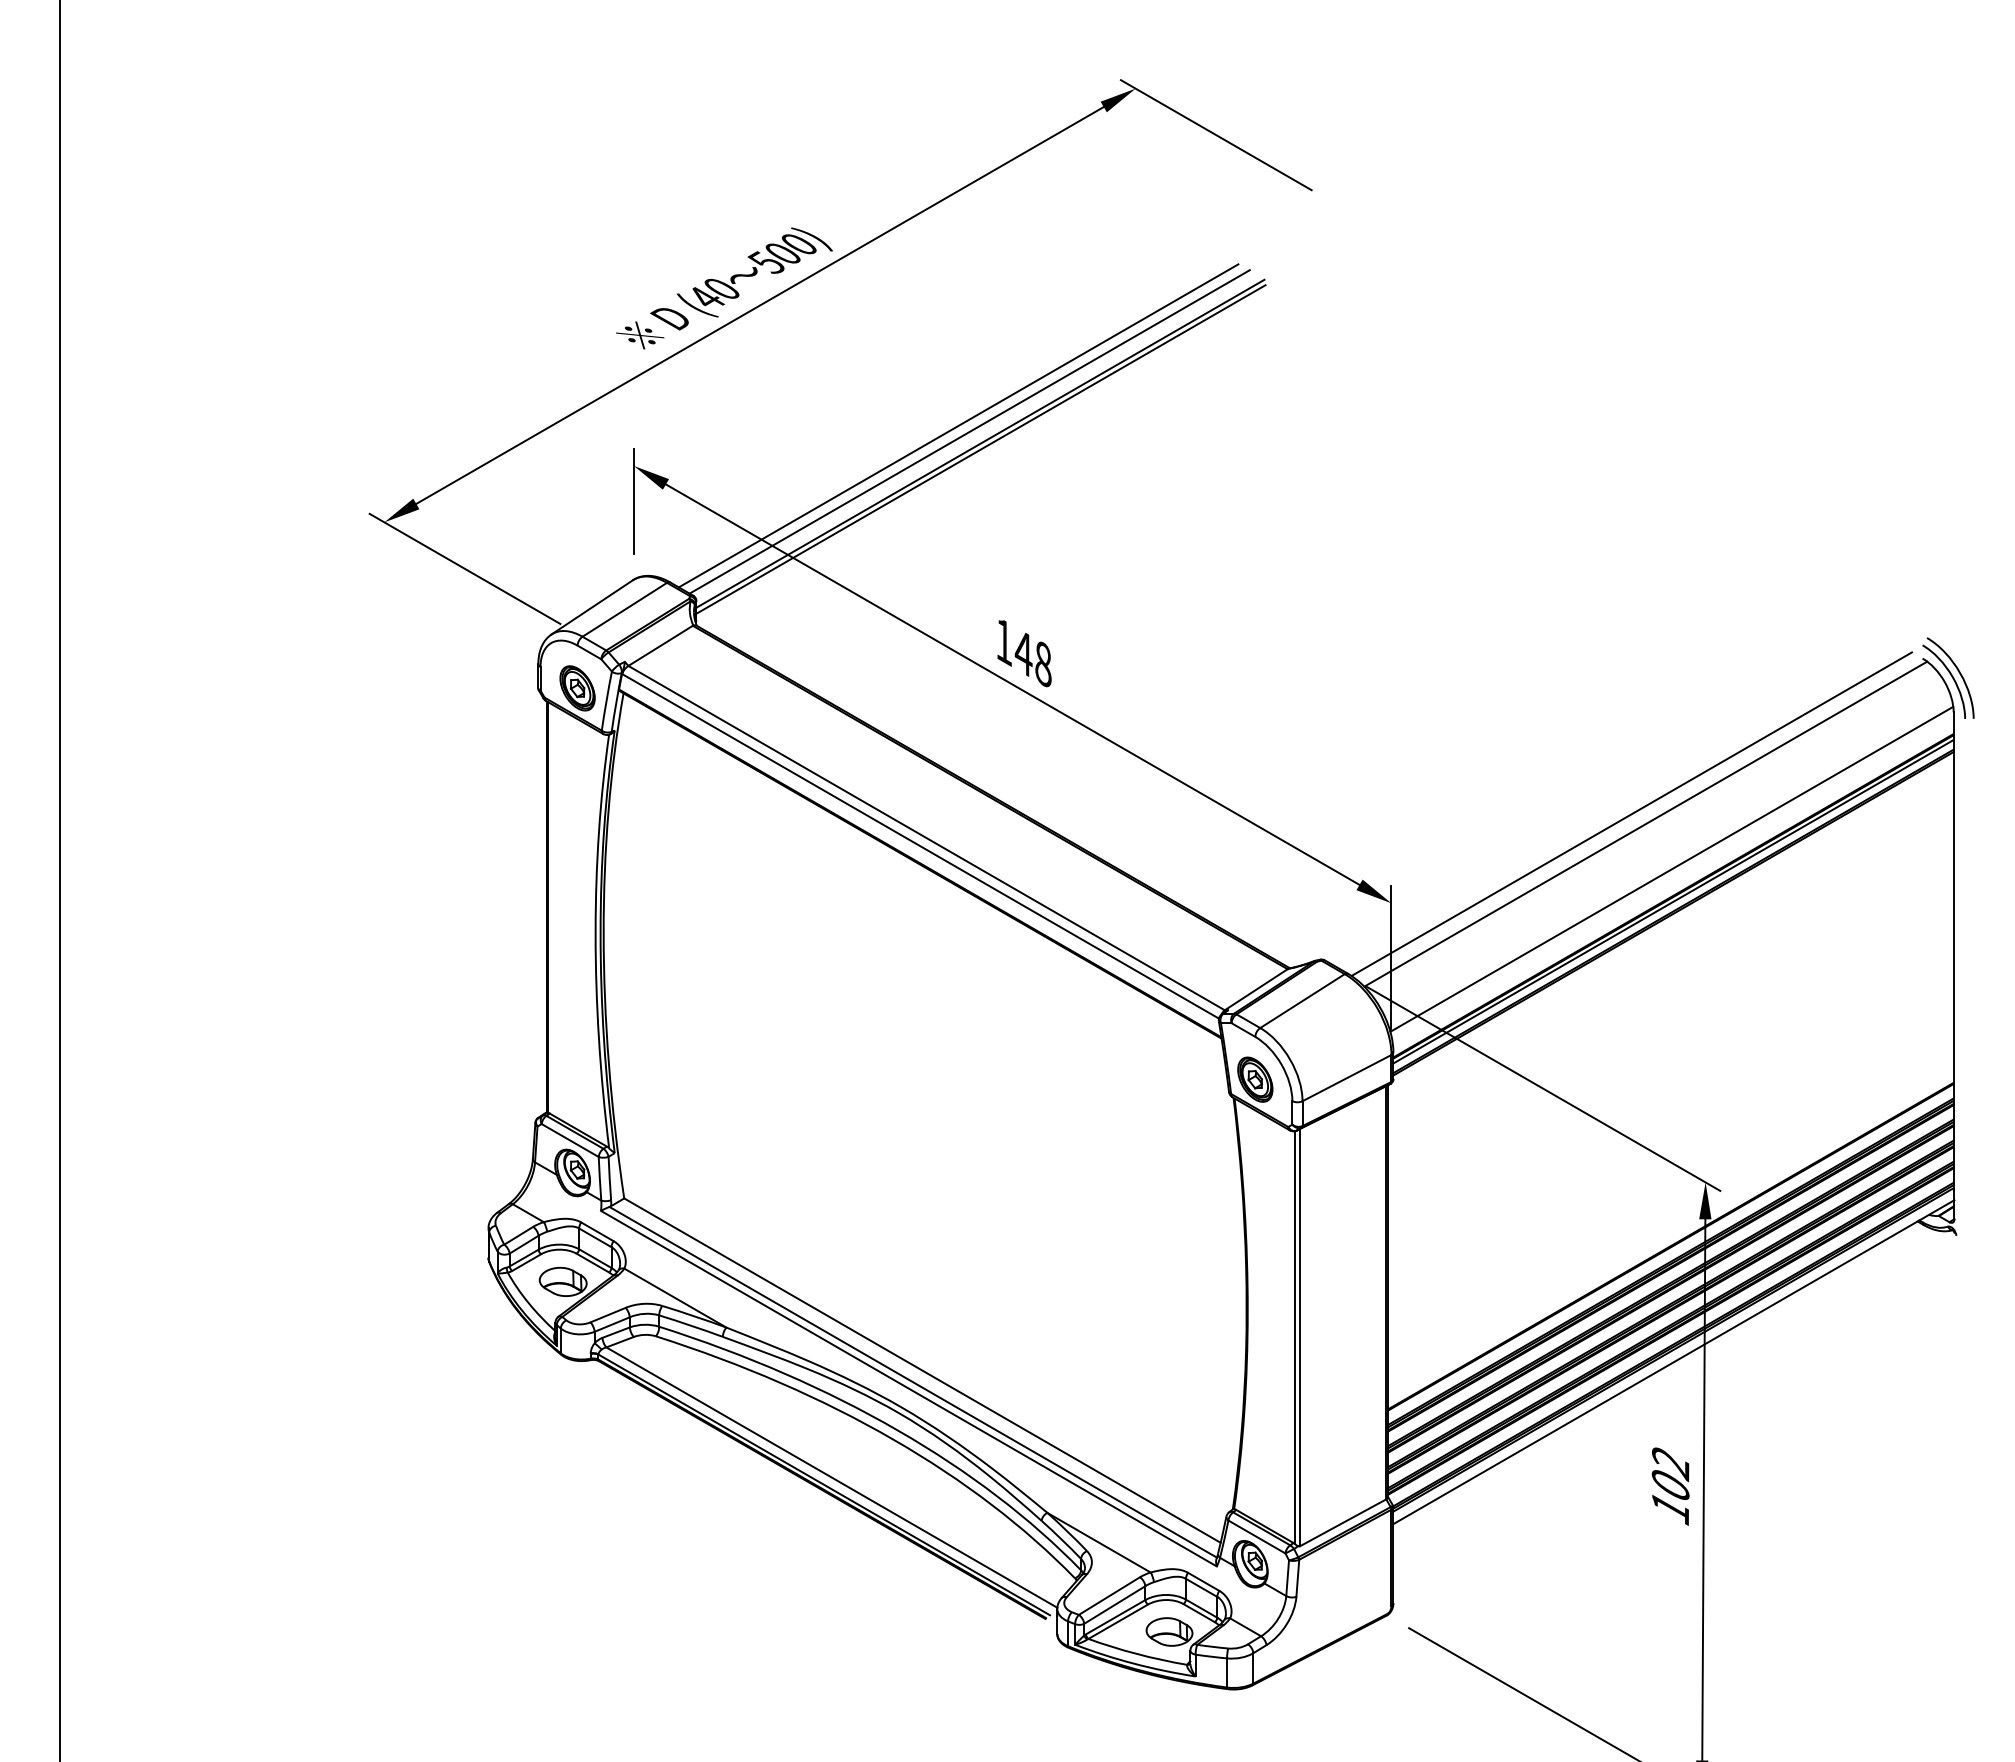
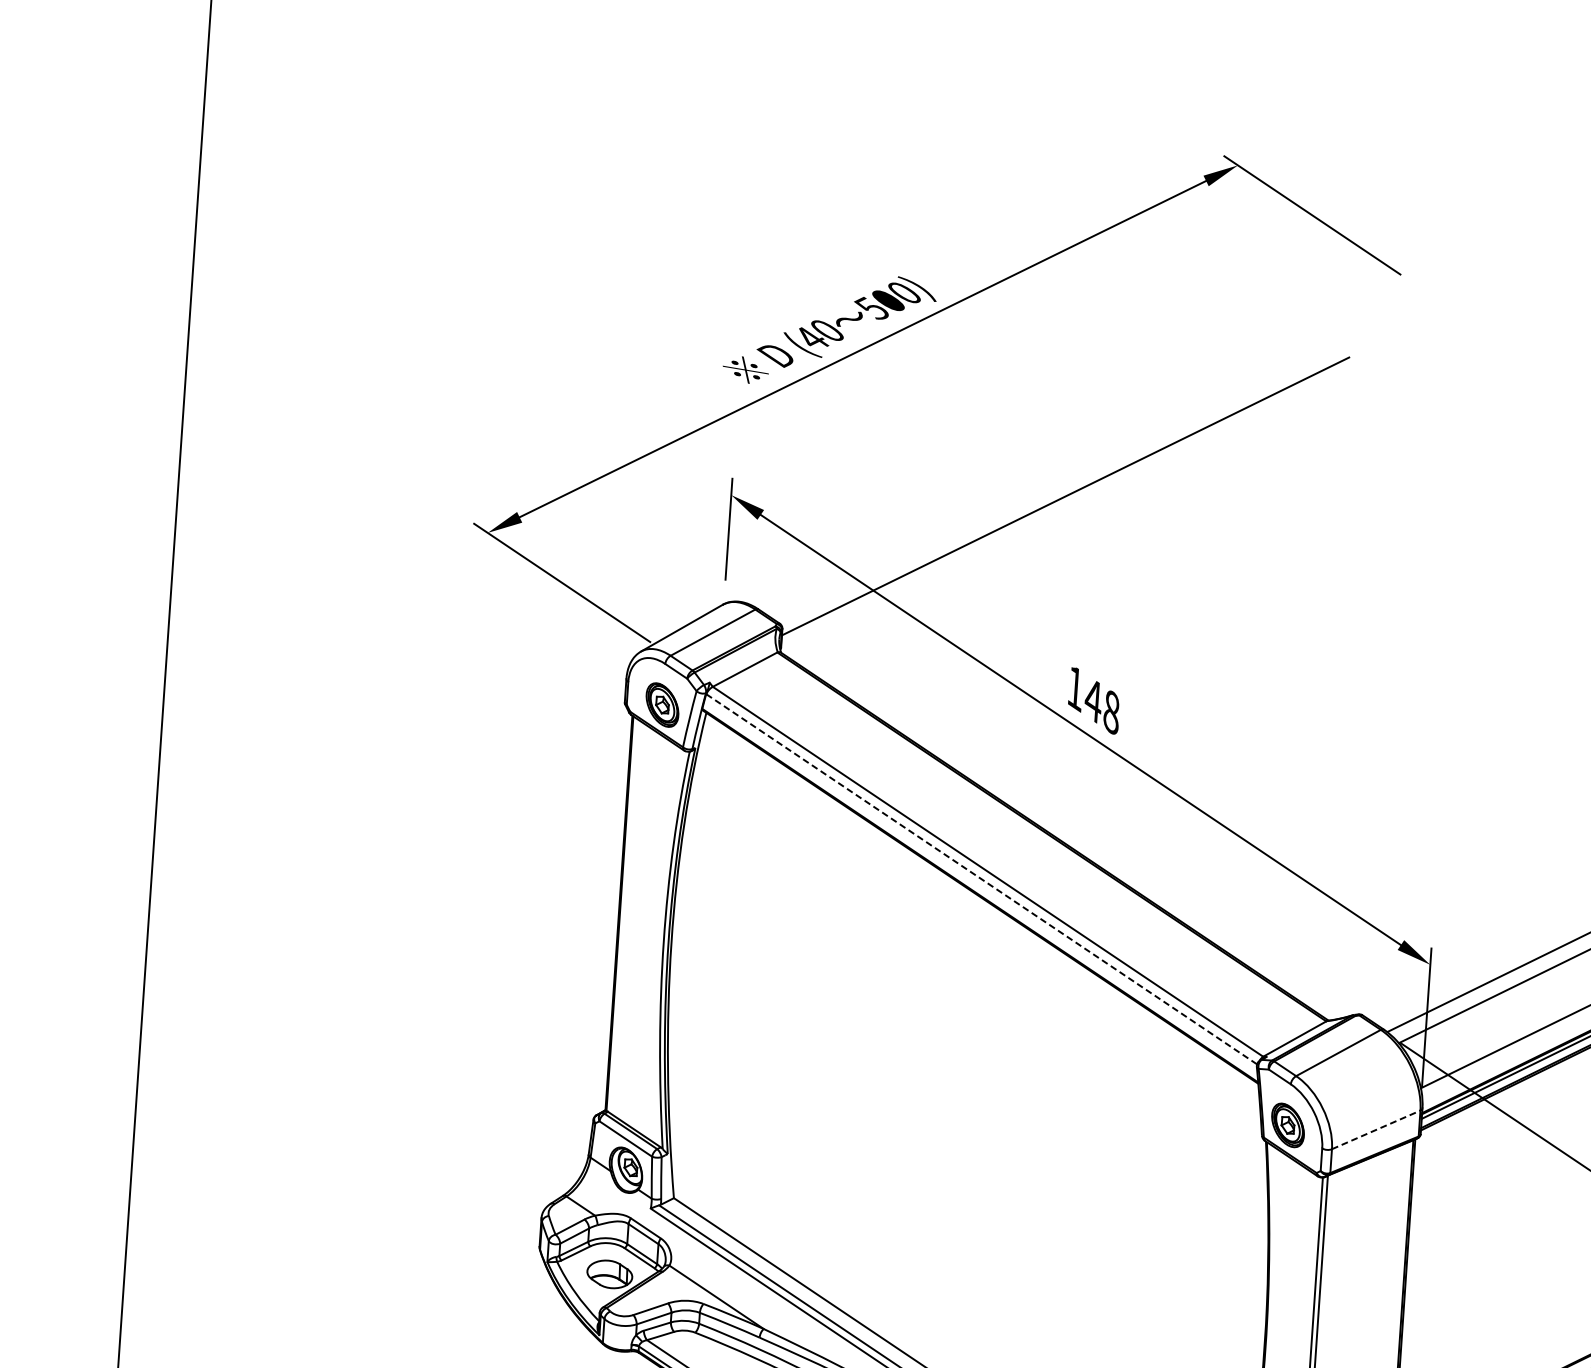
line: (958, 425) -> (1045, 477), removed
line: (969, 431) -> (1055, 483), removed
line: (980, 449) -> (1065, 501), removed
line: (920, 846) -> (981, 879), solid -> dashed
line: (1347, 1077) -> (1376, 1129), solid -> dashed

